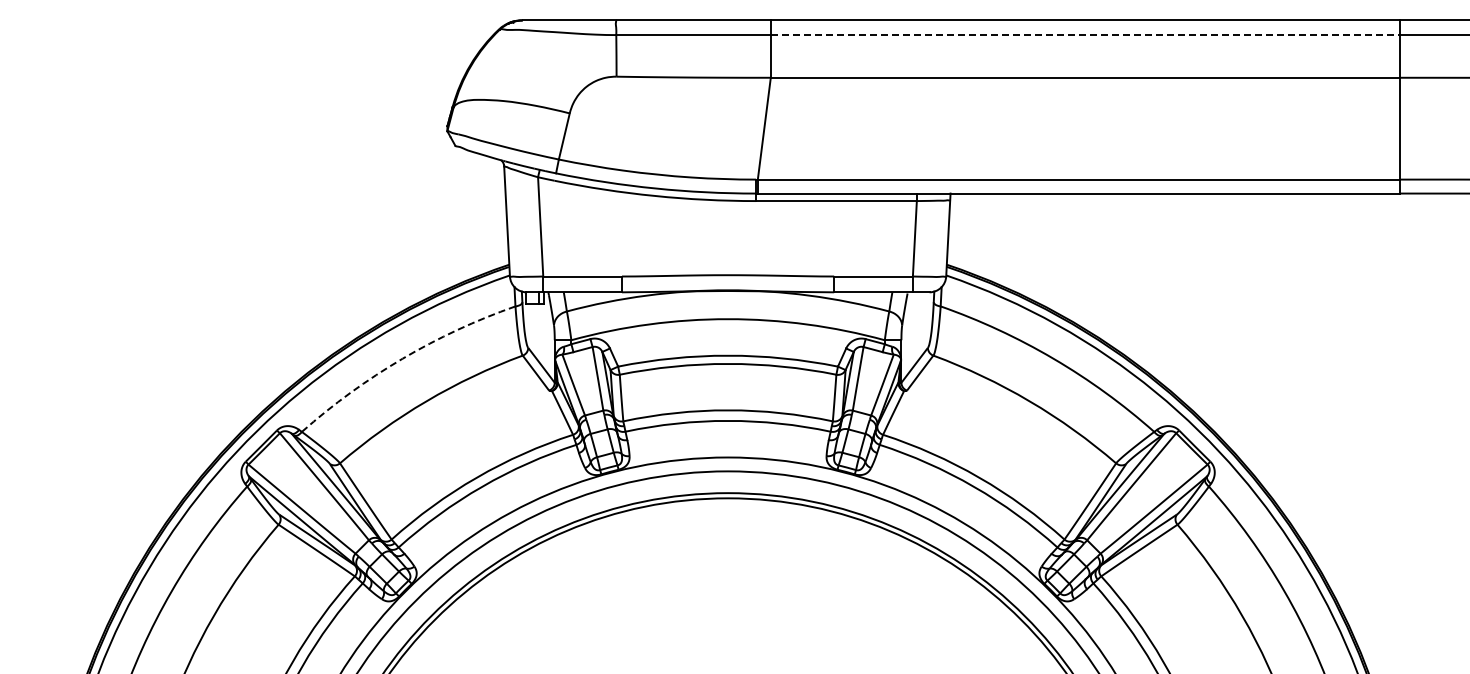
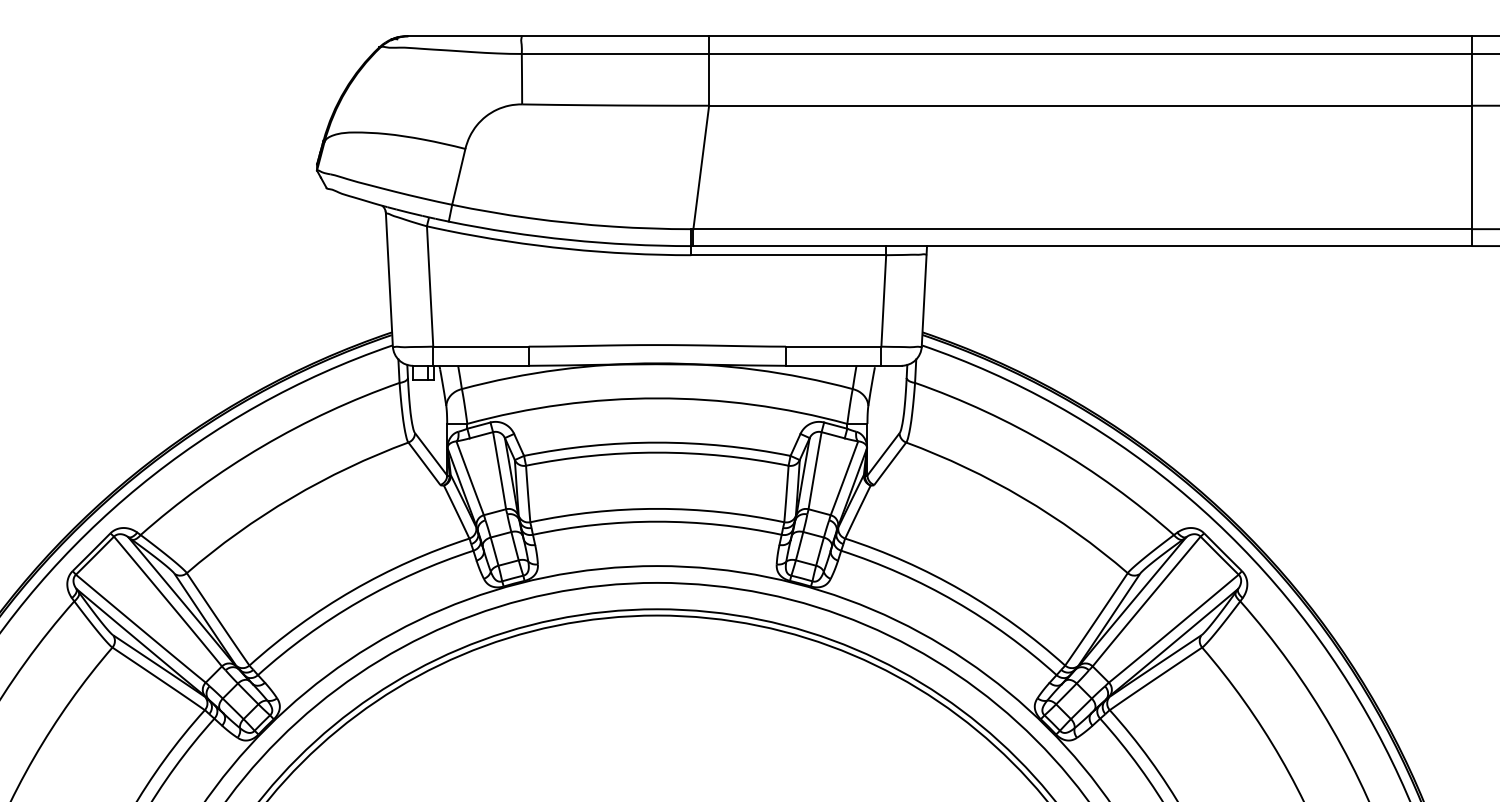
line: (1085, 35) -> (1090, 54), dashed -> solid
arc: (402, 358) -> (262, 446), dashed -> solid

